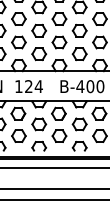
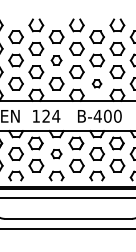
part: (39, 30) -> (56, 60), size x0.7
part: (79, 53) -> (96, 83), size x0.6
part: (39, 123) -> (56, 153), size x0.7

